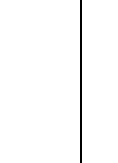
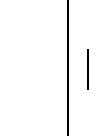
circle: (105, 83) -> (87, 69), added

